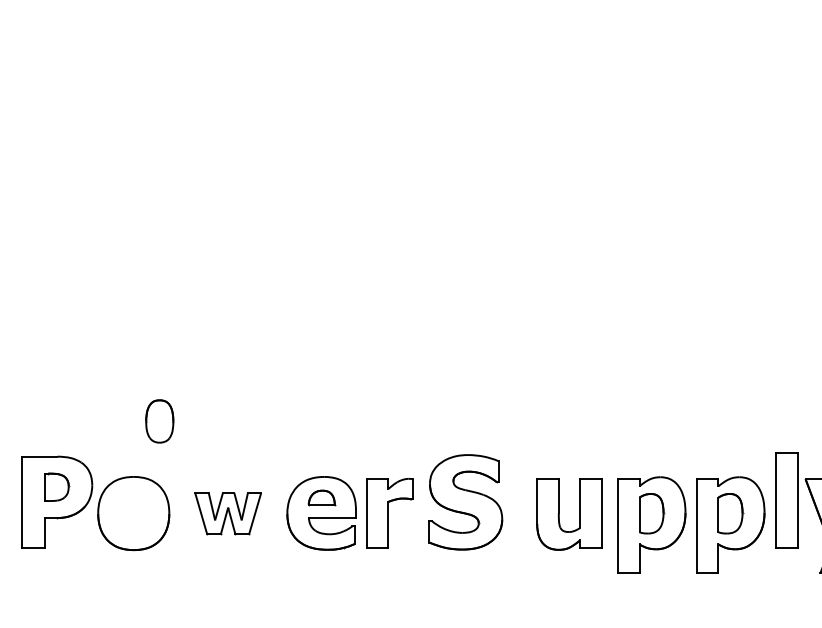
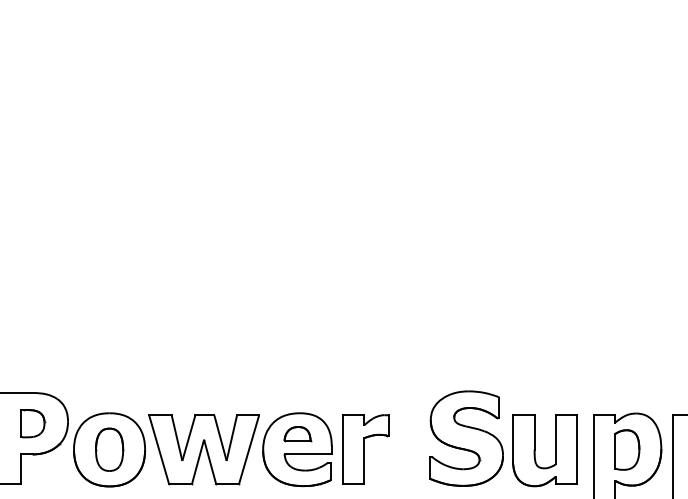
part: (159, 421) -> (109, 449), moved
part: (465, 502) -> (466, 438), moved
part: (227, 513) -> (203, 449), size x1.67

